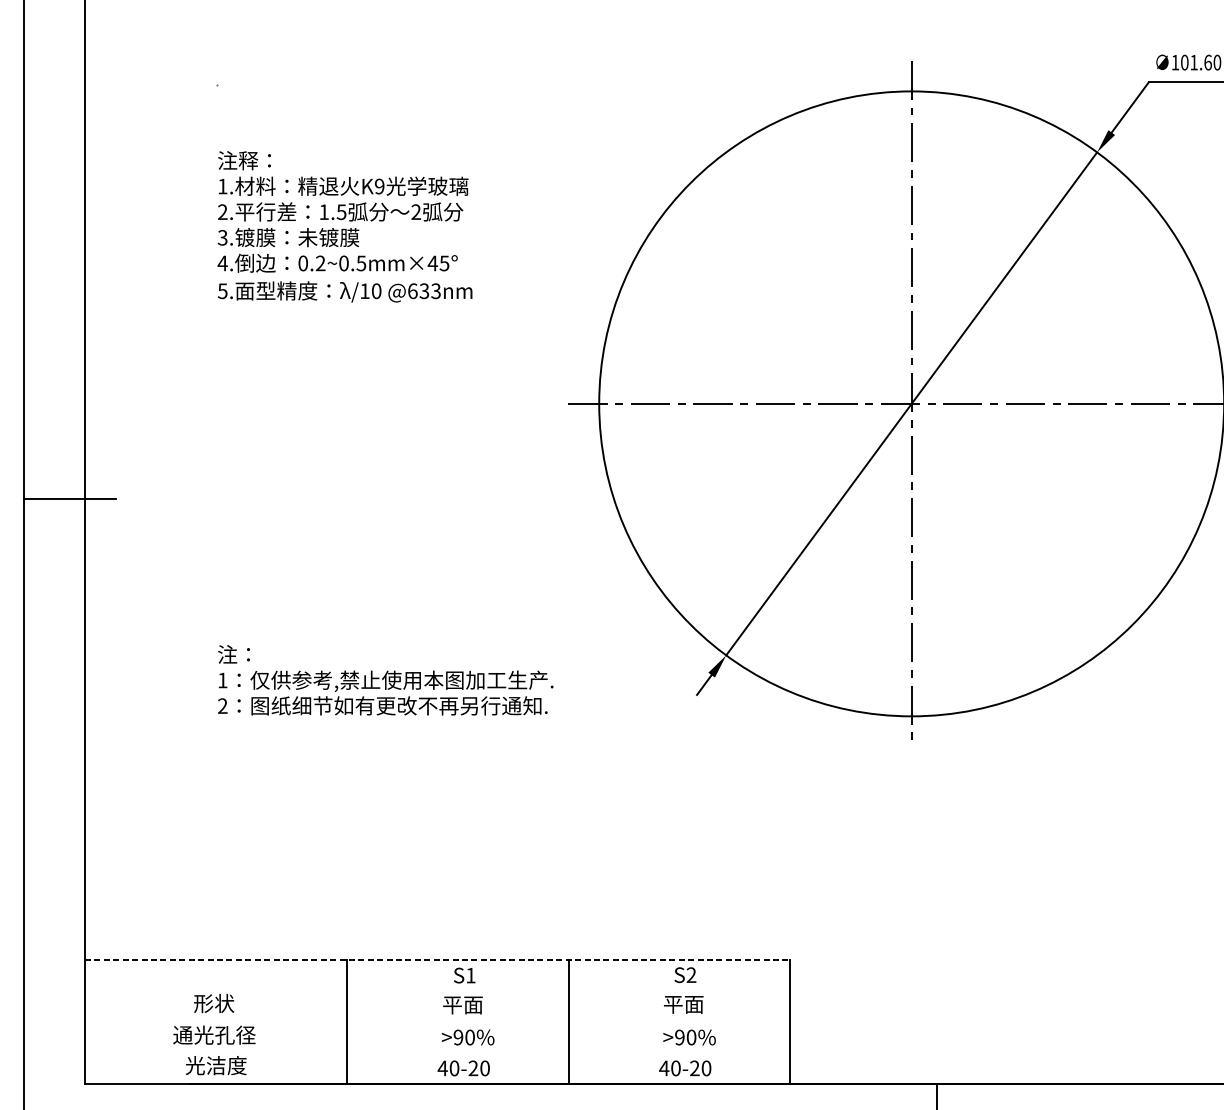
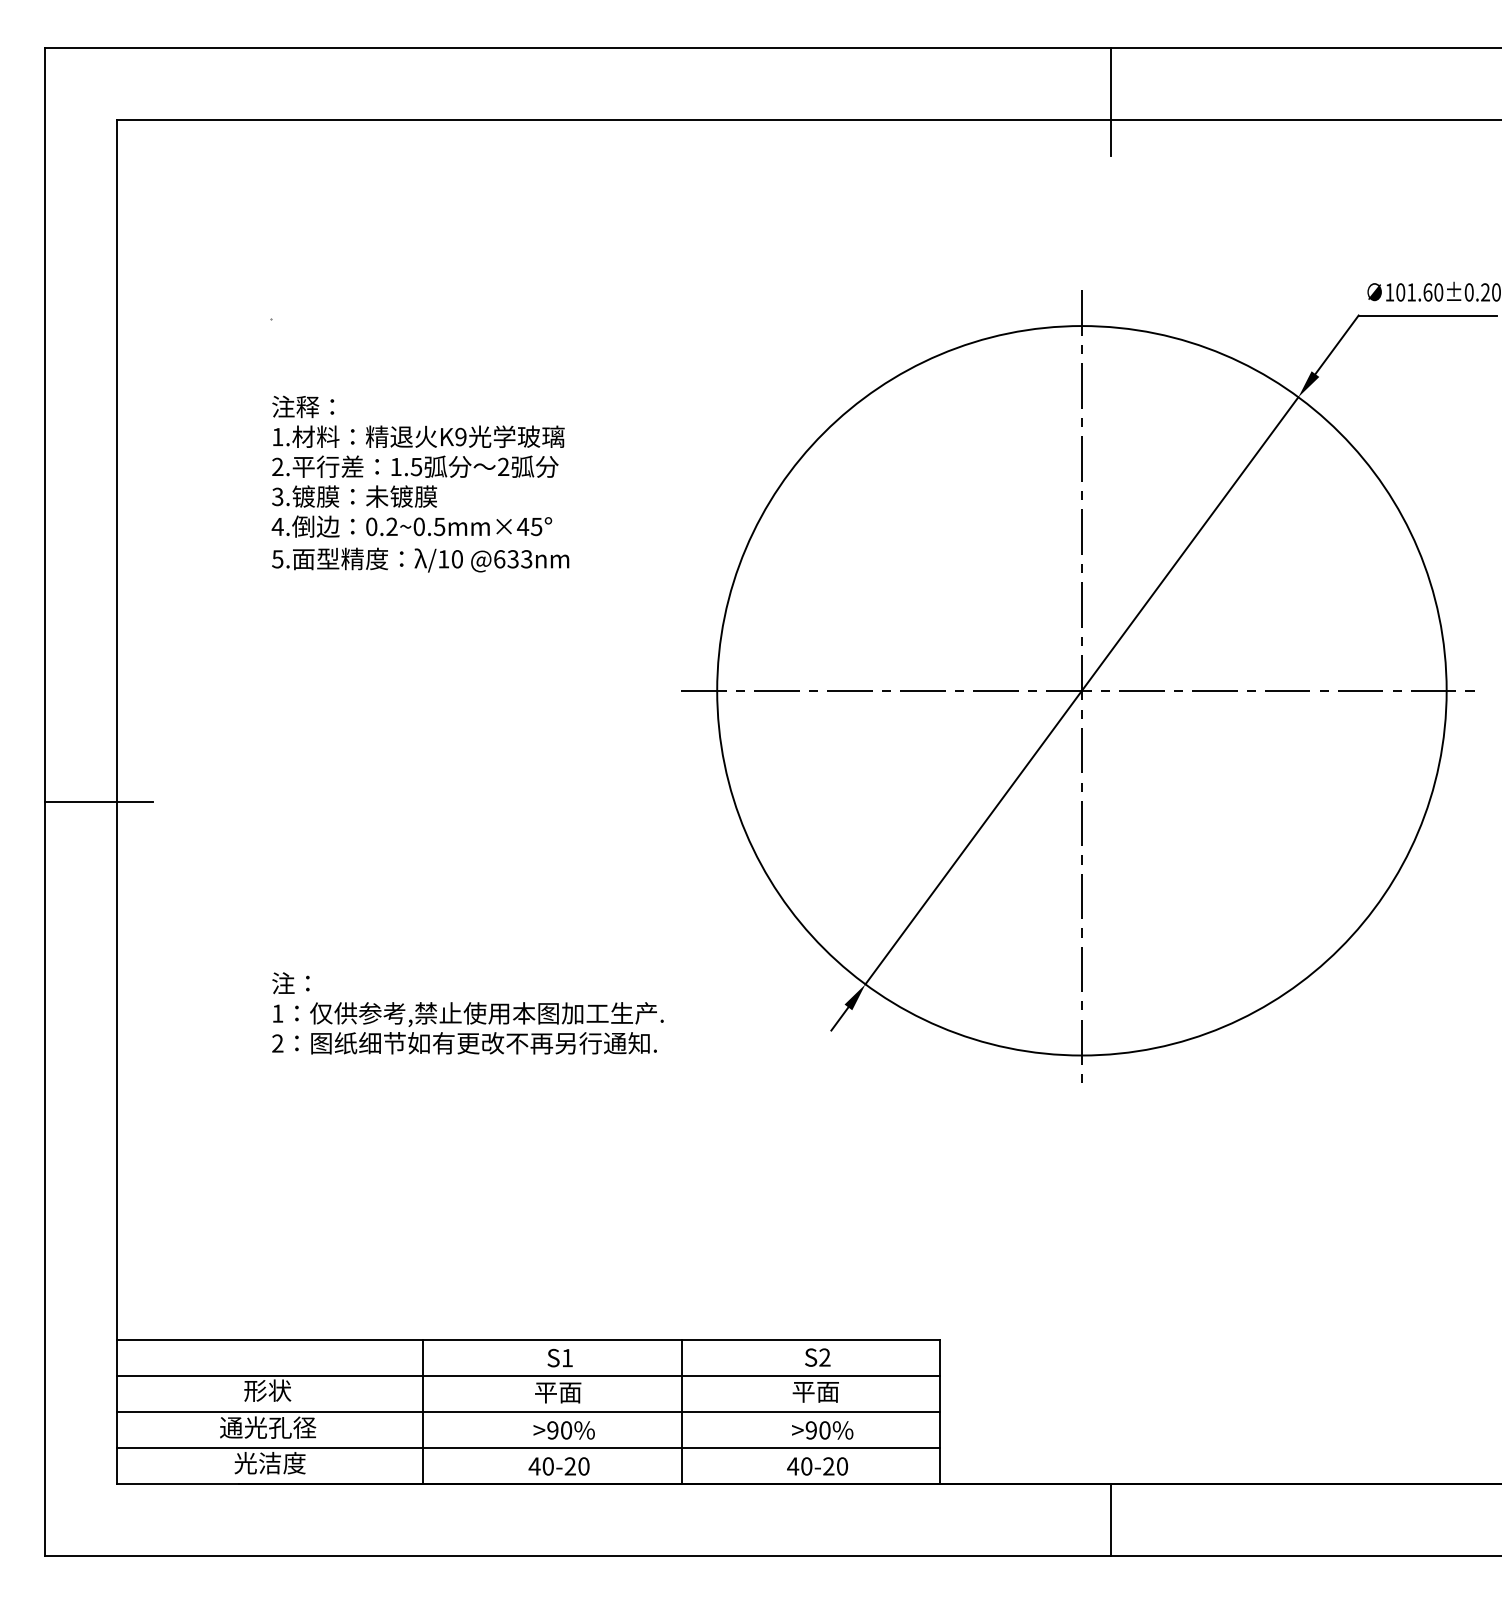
line: (437, 960) -> (528, 1340), dashed -> solid
line: (437, 991) -> (528, 1376), added
line: (437, 1022) -> (528, 1412), added
line: (437, 1053) -> (528, 1448), added

